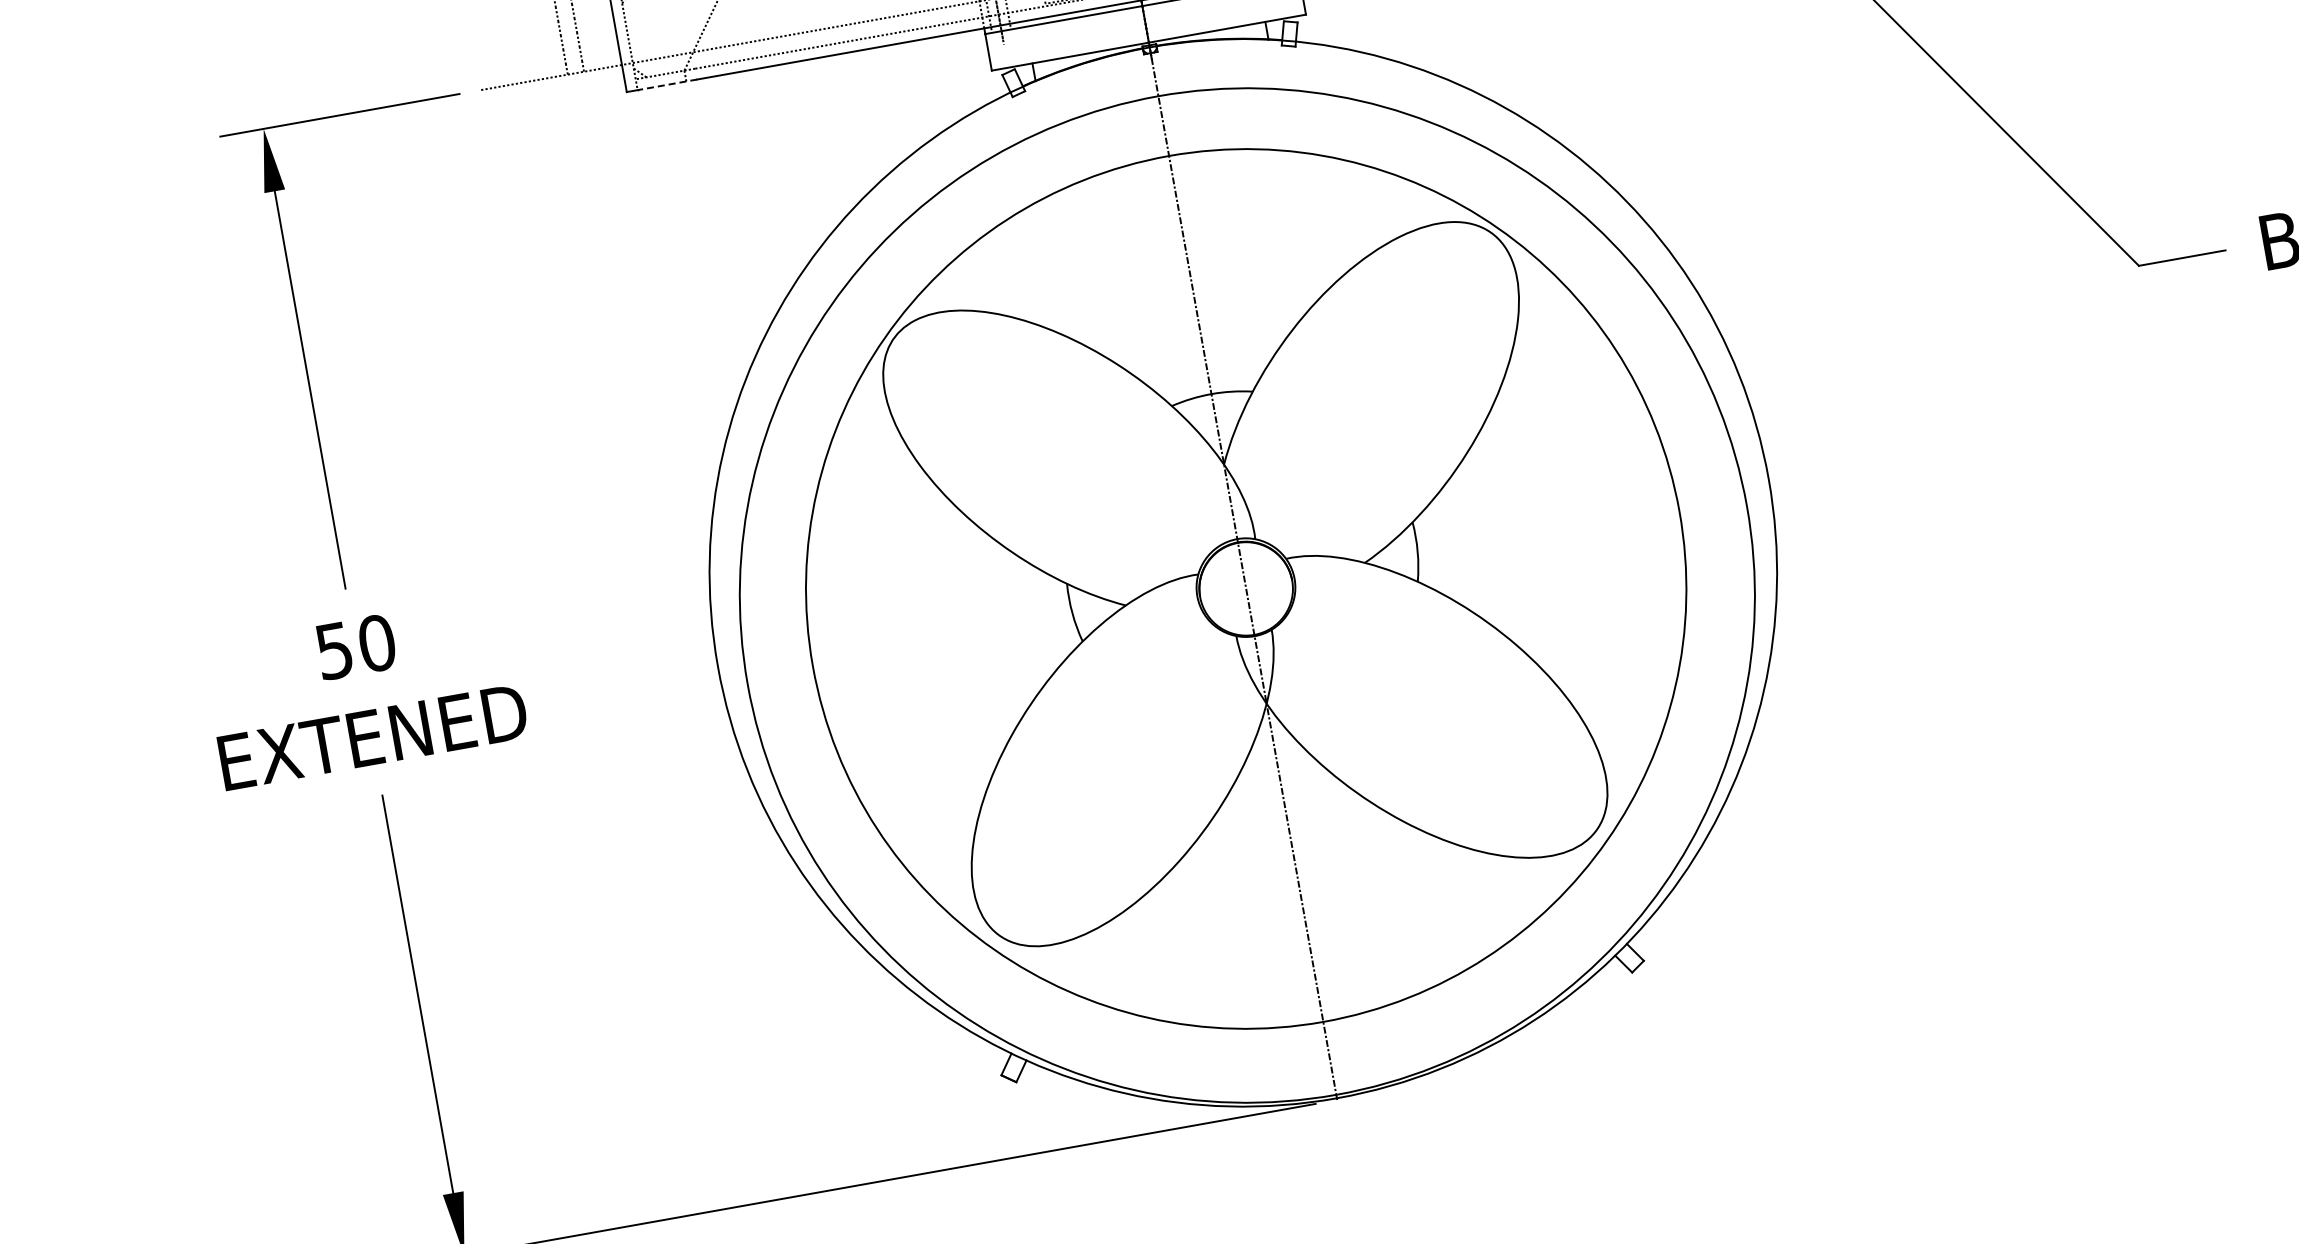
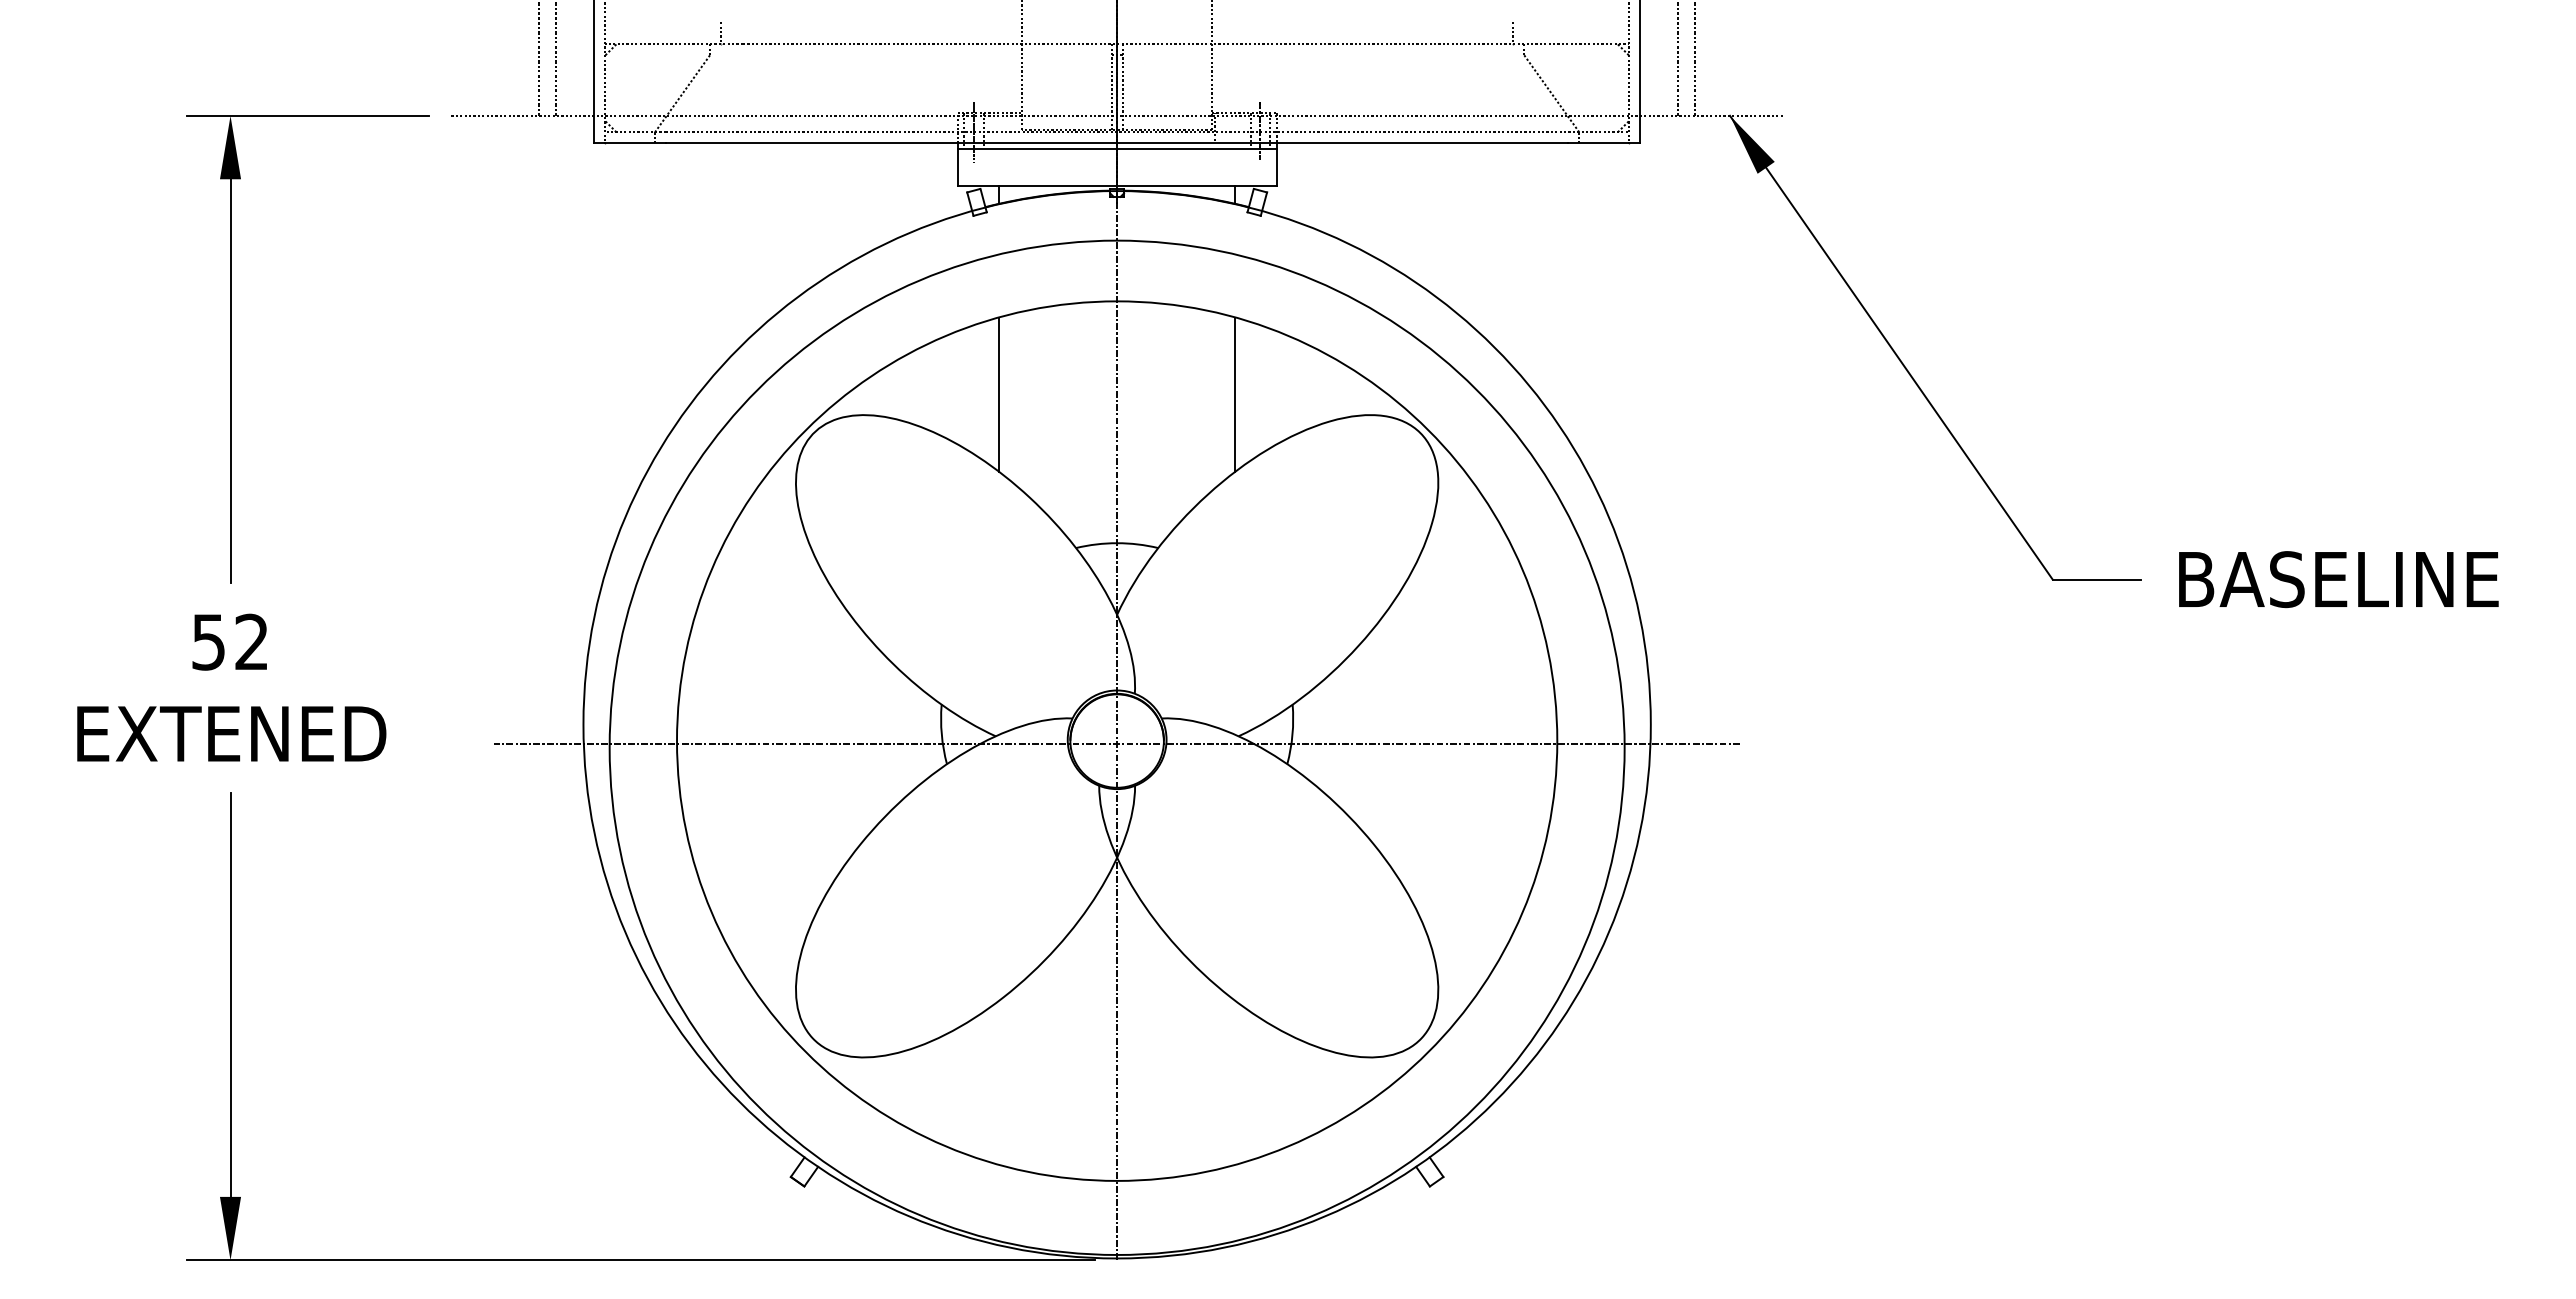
line: (667, 85) -> (635, 143), dashed -> solid
line: (1301, 226) -> (1235, 394), added
line: (1068, 268) -> (998, 394), added
line: (1246, 592) -> (1116, 744), added
text: (377, 642) -> (252, 641), 50 -> 52

